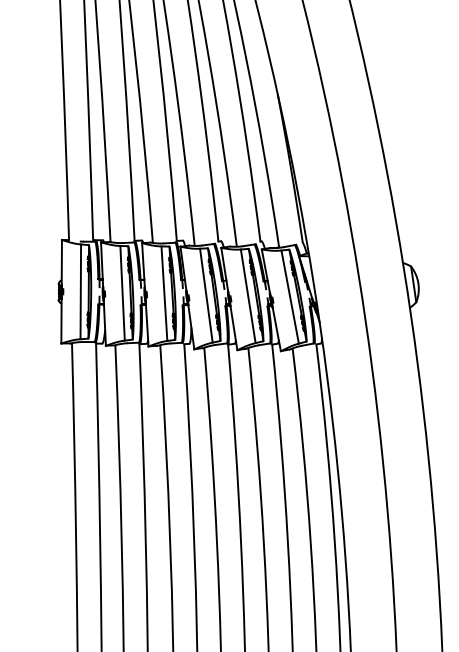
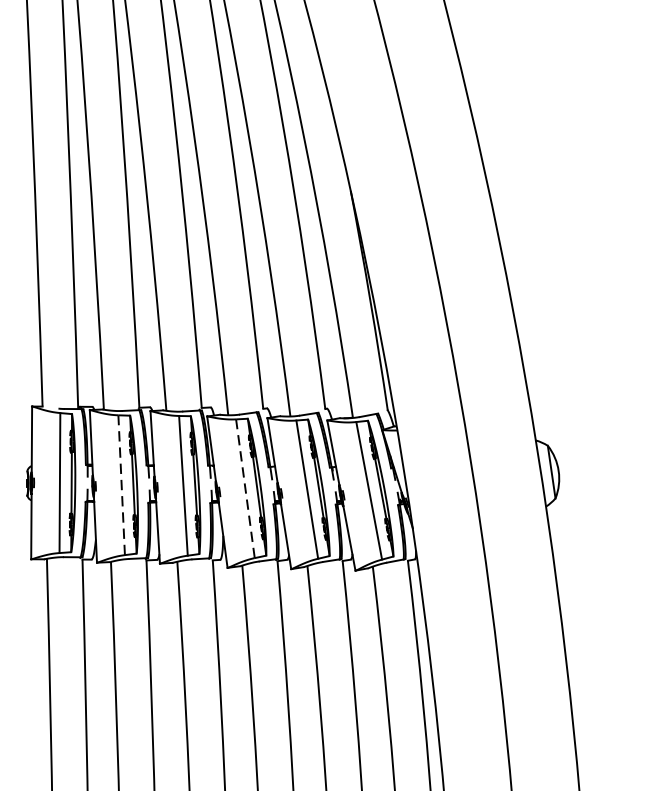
line: (122, 292) -> (121, 484), solid -> dashed
line: (206, 295) -> (245, 488), solid -> dashed

